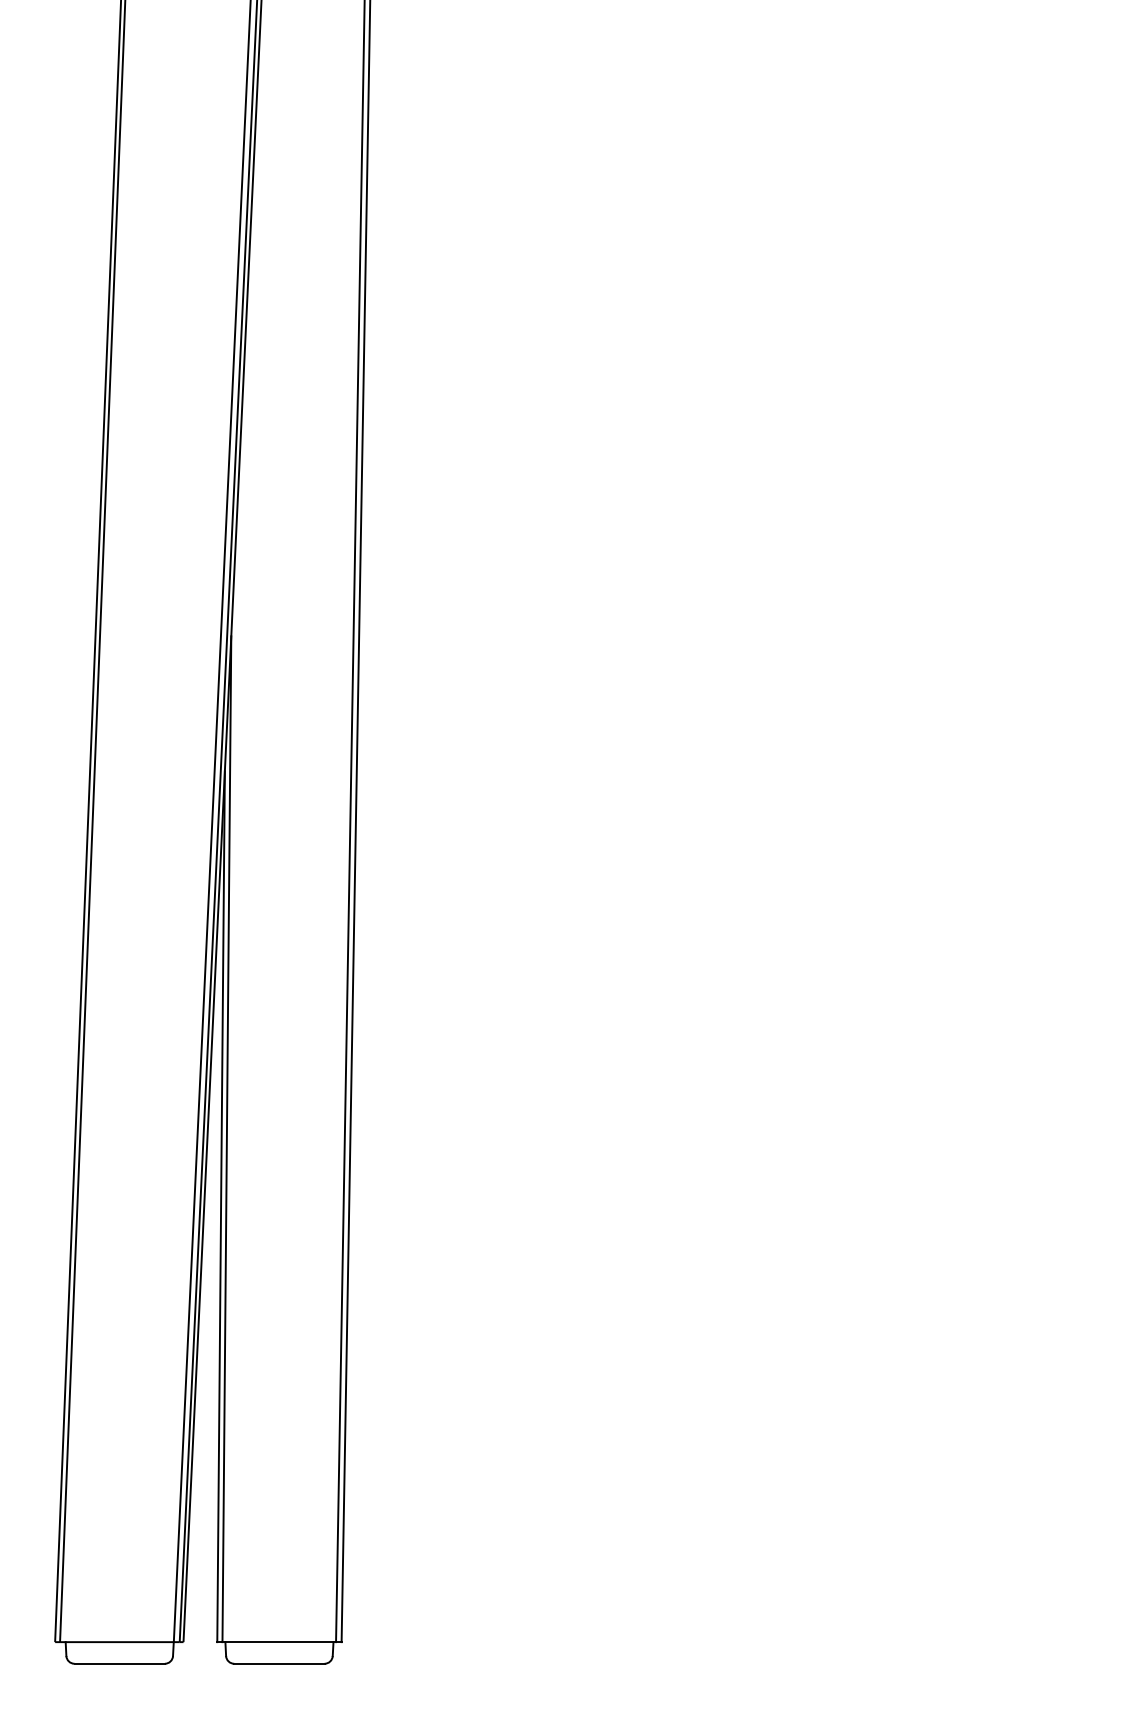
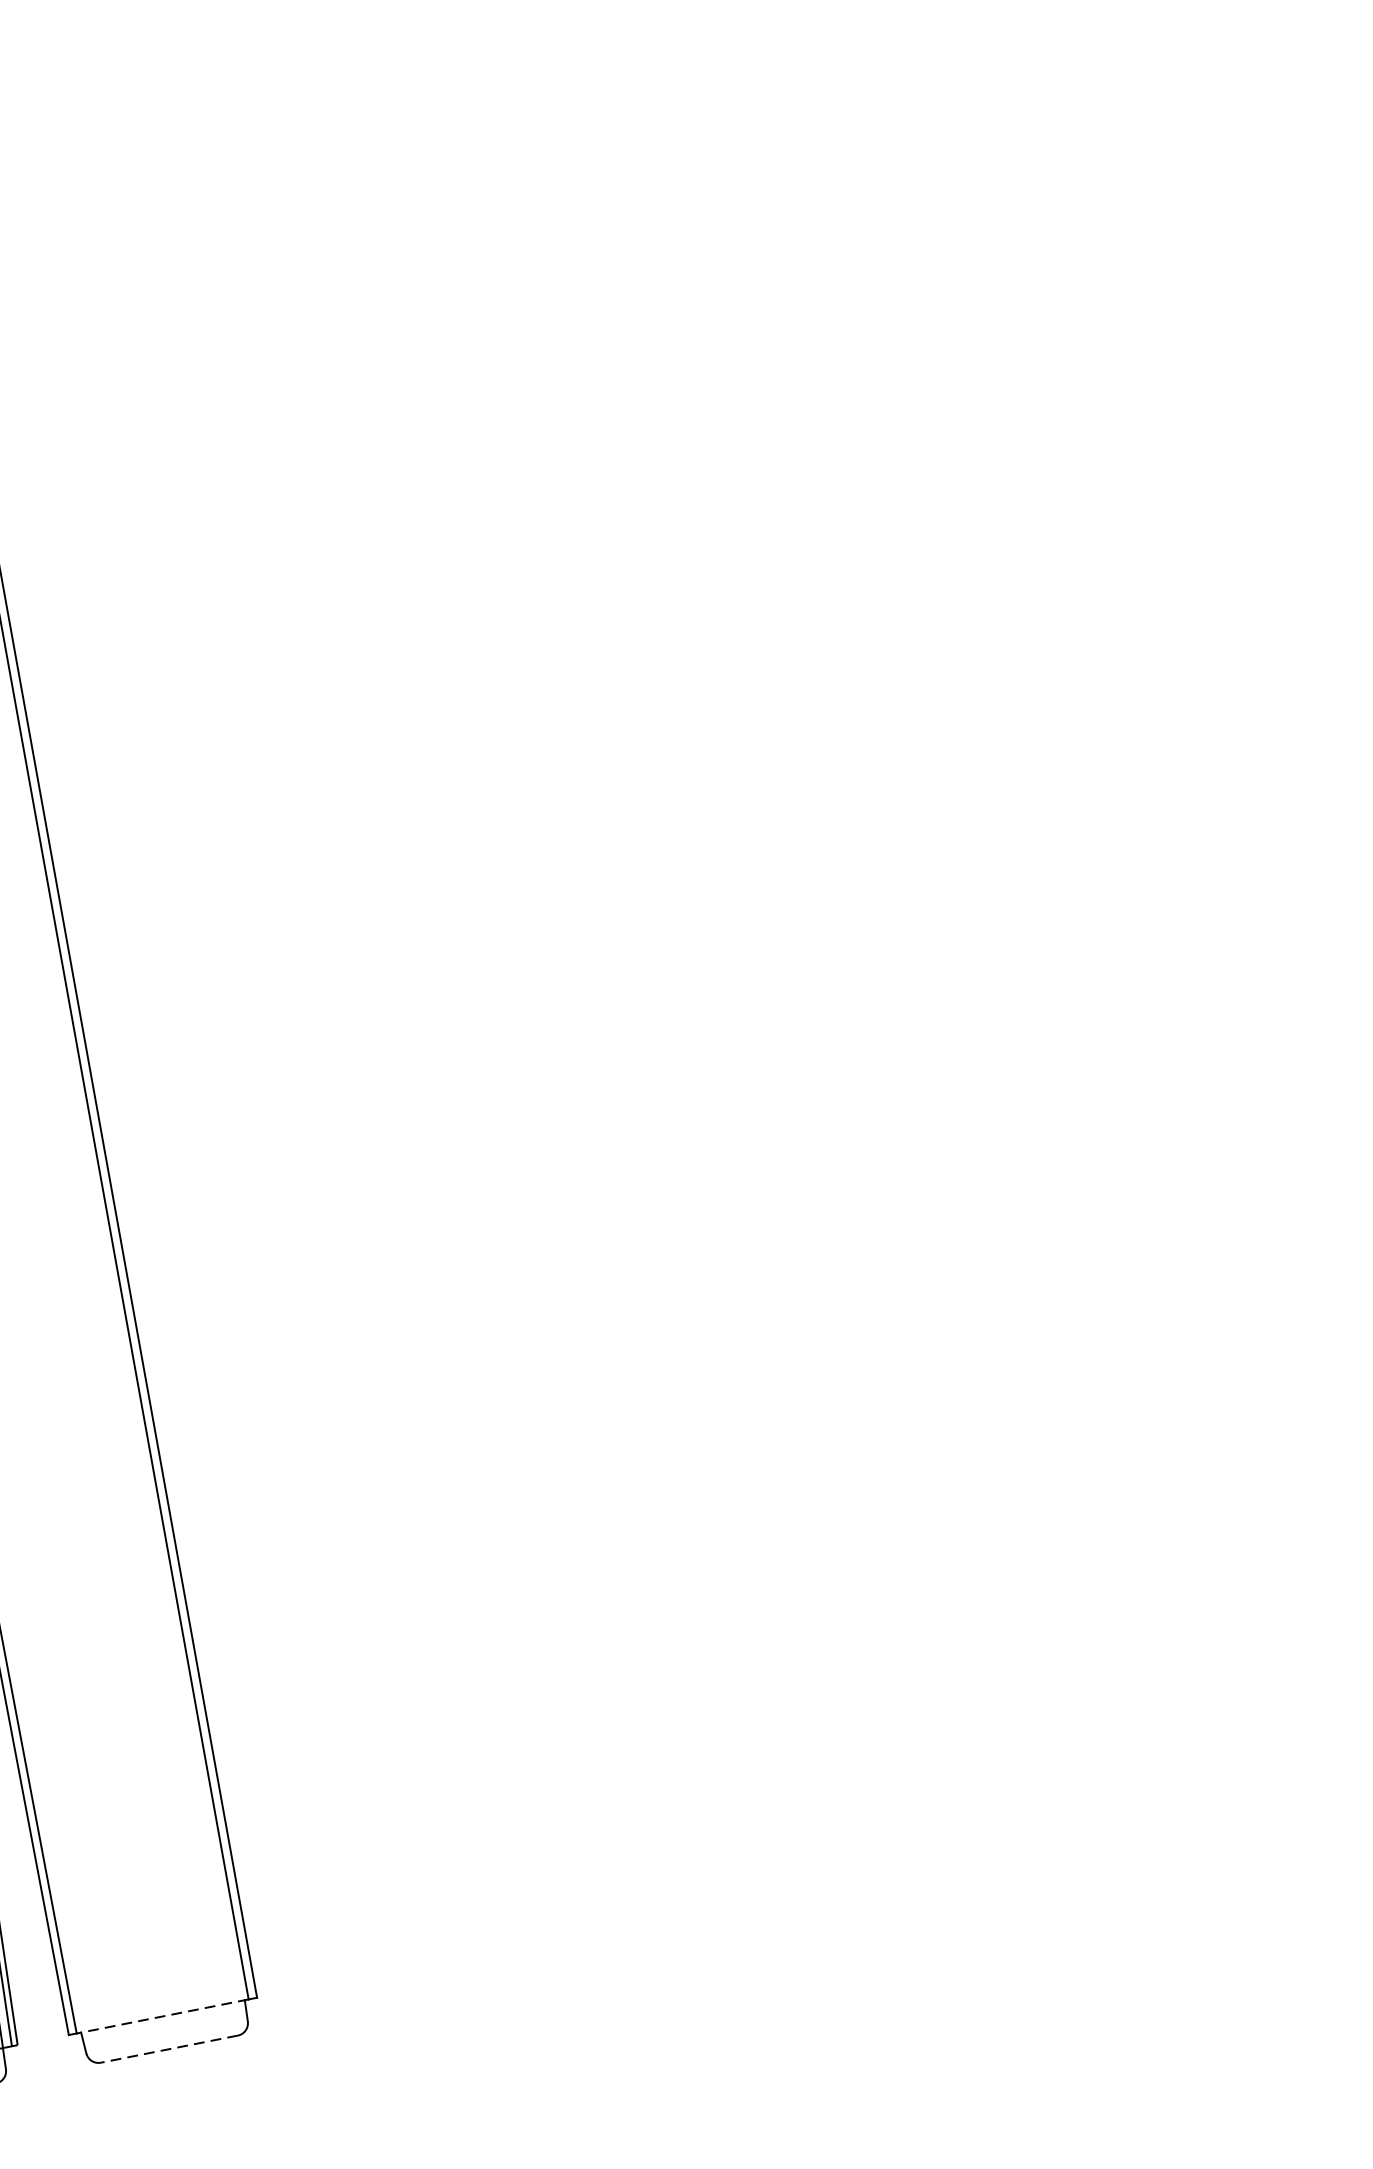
line: (279, 1642) -> (163, 2016), solid -> dashed
line: (278, 1663) -> (167, 2049), solid -> dashed

